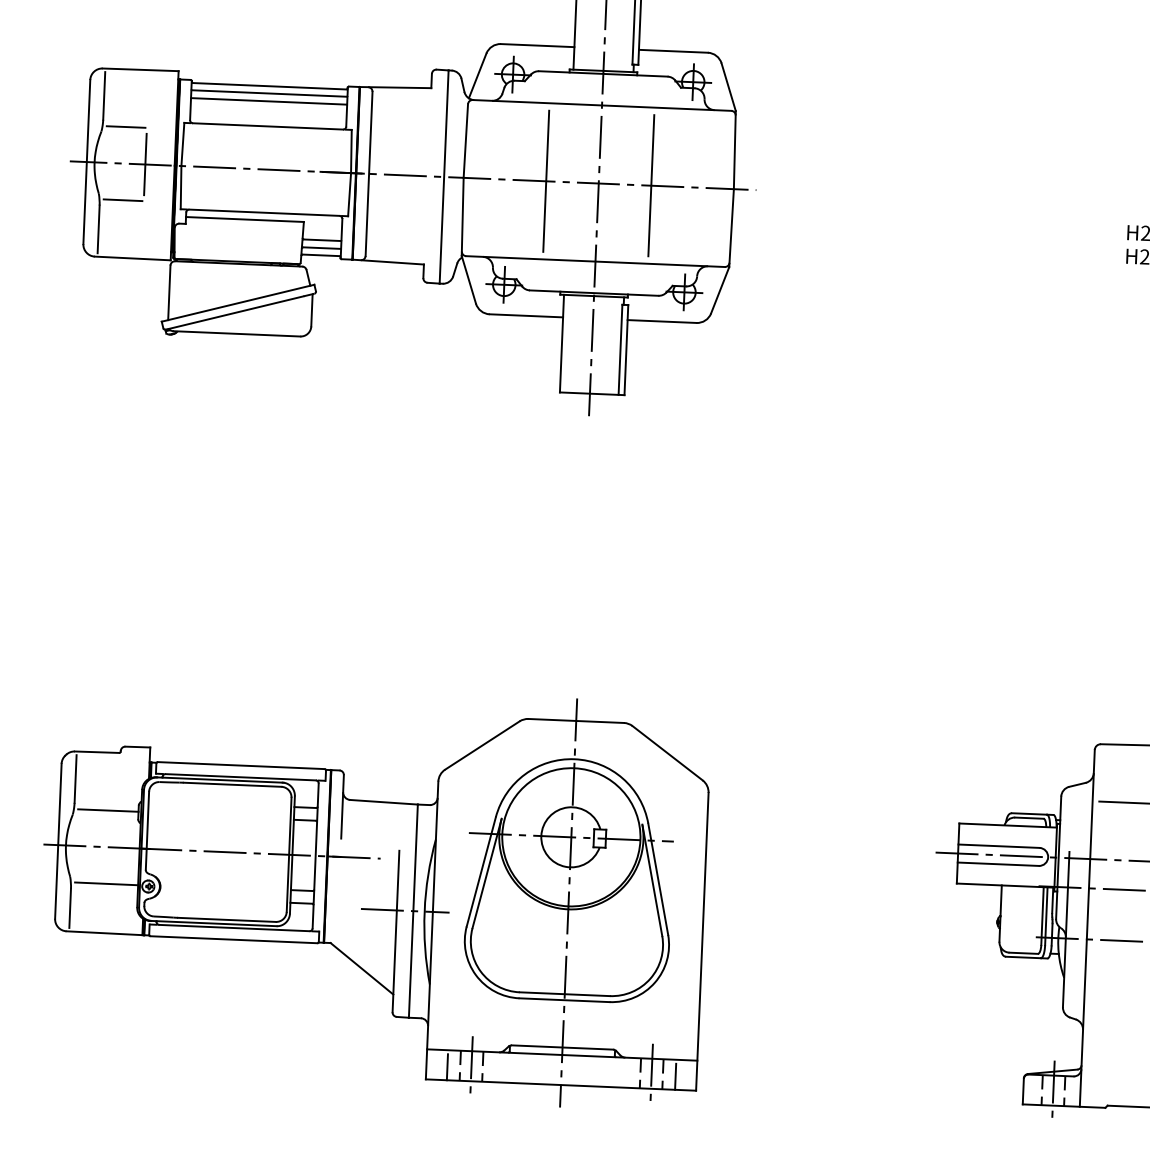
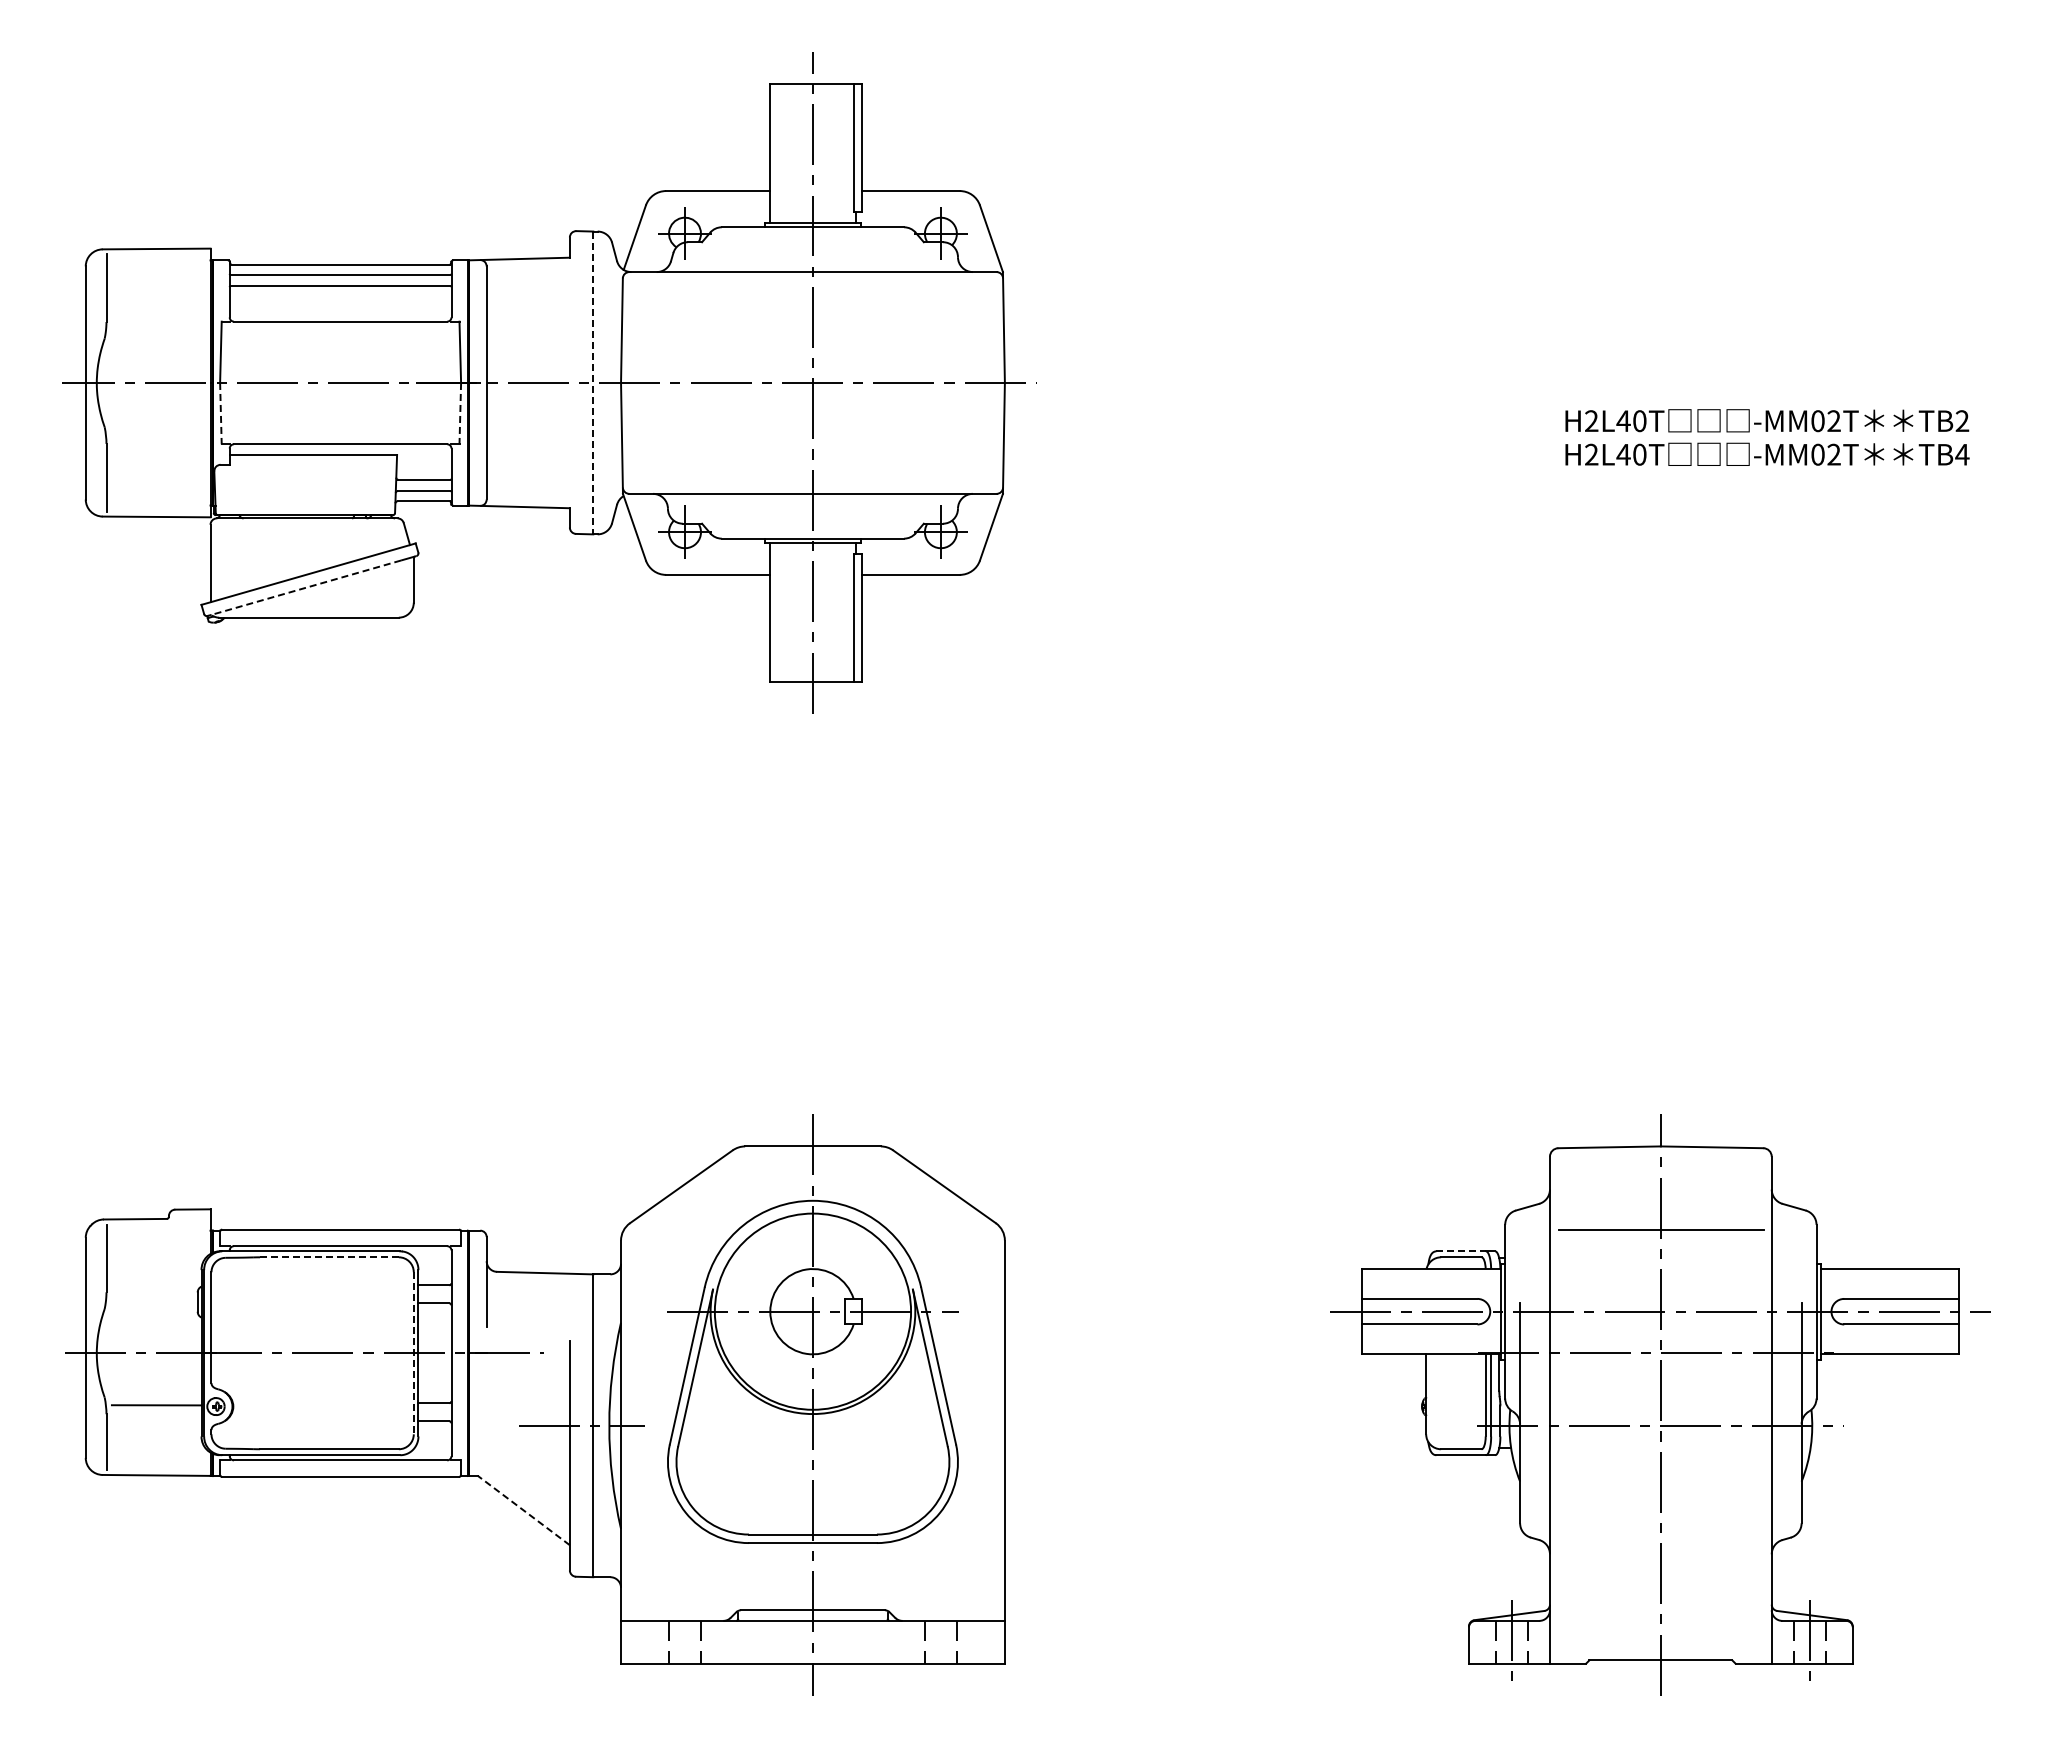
line: (125, 126) -> (138, 330), removed
line: (145, 164) -> (168, 382), removed
line: (444, 177) -> (593, 383), solid -> dashed
line: (546, 180) -> (738, 382), removed
line: (651, 185) -> (887, 382), removed
line: (180, 187) -> (220, 413), solid -> dashed
line: (349, 194) -> (460, 413), solid -> dashed
line: (122, 199) -> (138, 434), removed
line: (234, 313) -> (304, 588), solid -> dashed
line: (232, 784) -> (329, 1257), solid -> dashed
line: (108, 810) -> (154, 1301), removed
line: (1029, 814) -> (1461, 1251), solid -> dashed
line: (288, 854) -> (413, 1353), solid -> dashed
line: (361, 968) -> (523, 1510), solid -> dashed
line: (471, 1065) -> (685, 1641), removed
line: (447, 1066) -> (650, 1644), removed
line: (651, 1073) -> (940, 1641), removed
line: (675, 1076) -> (975, 1644), removed

